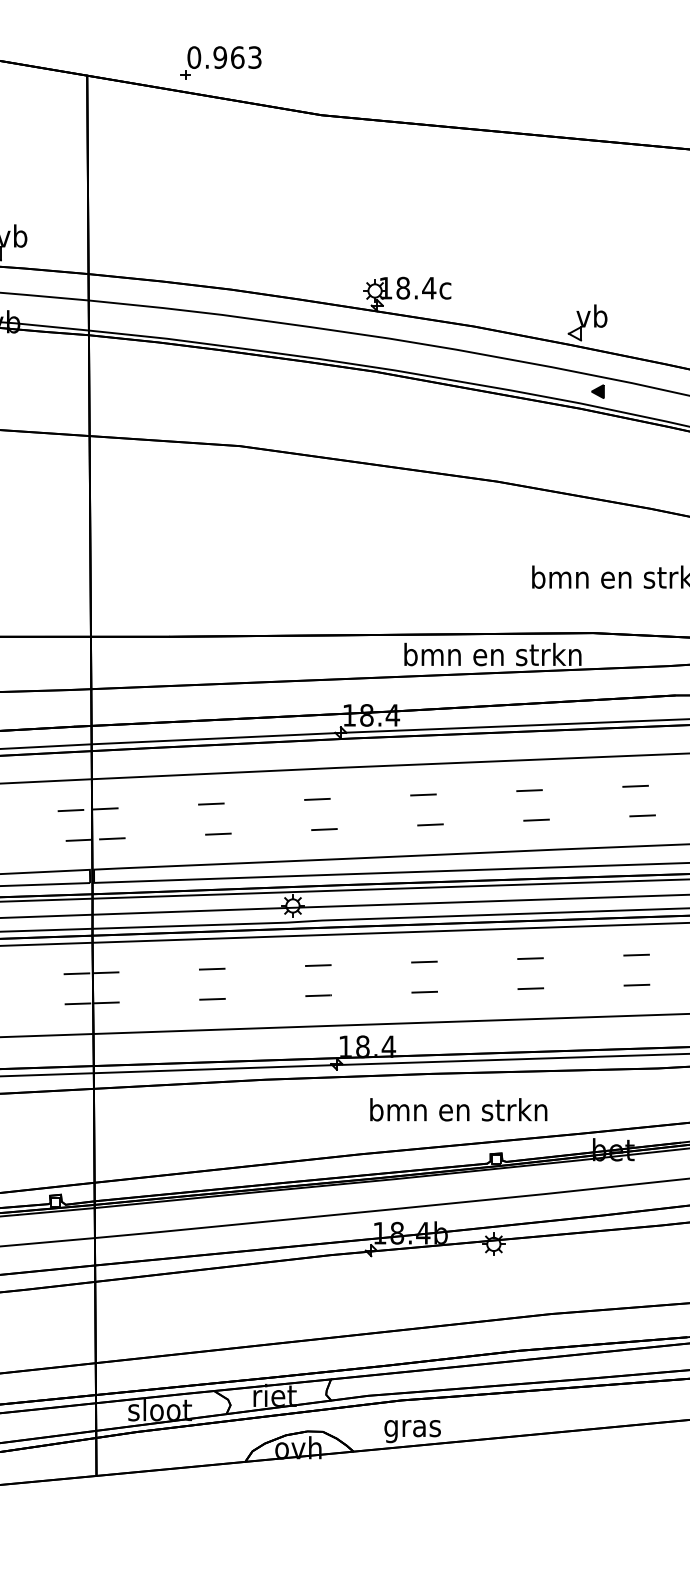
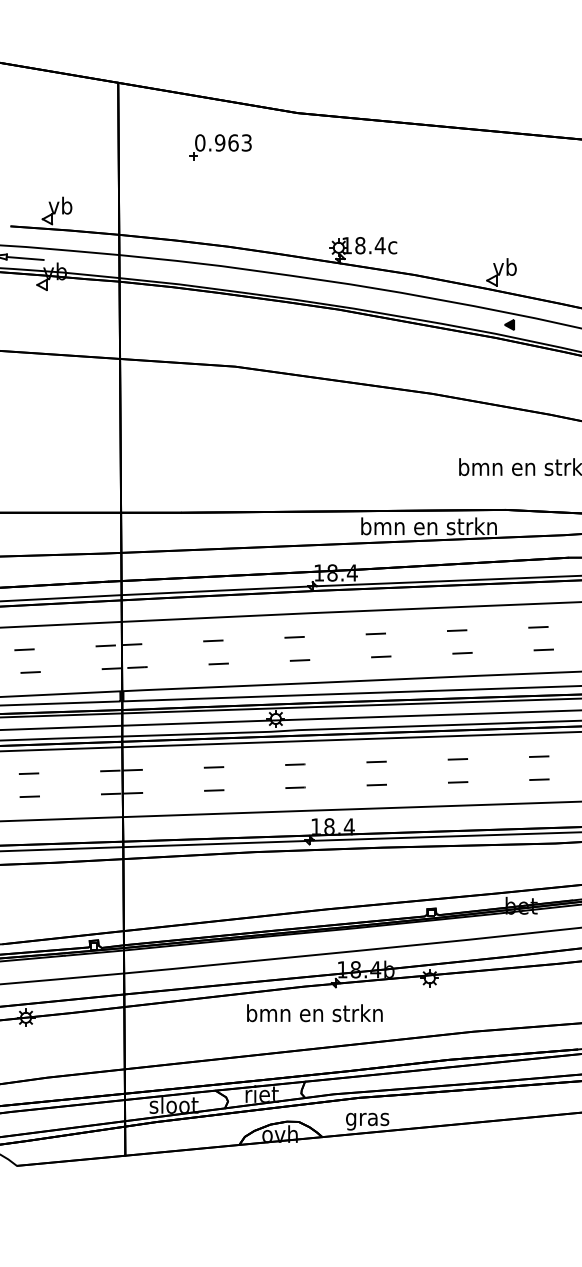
part: (220, 63) -> (220, 147), moved
text: (458, 1110) -> (314, 1013), moved

